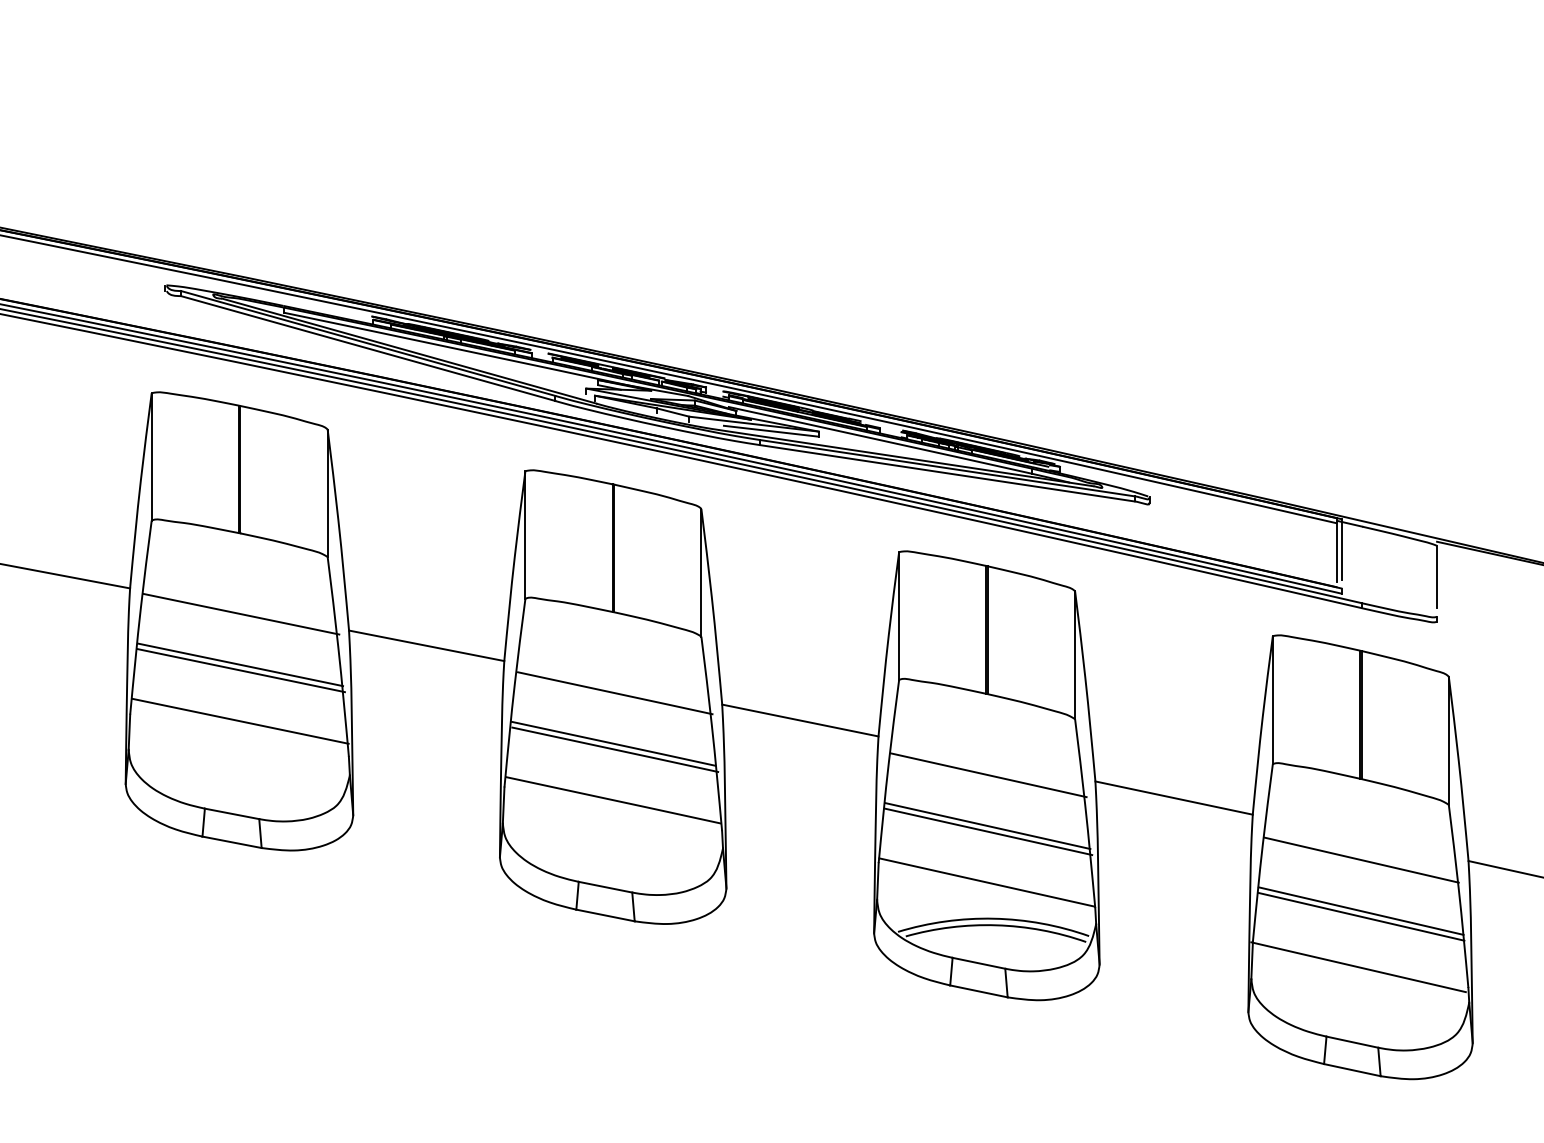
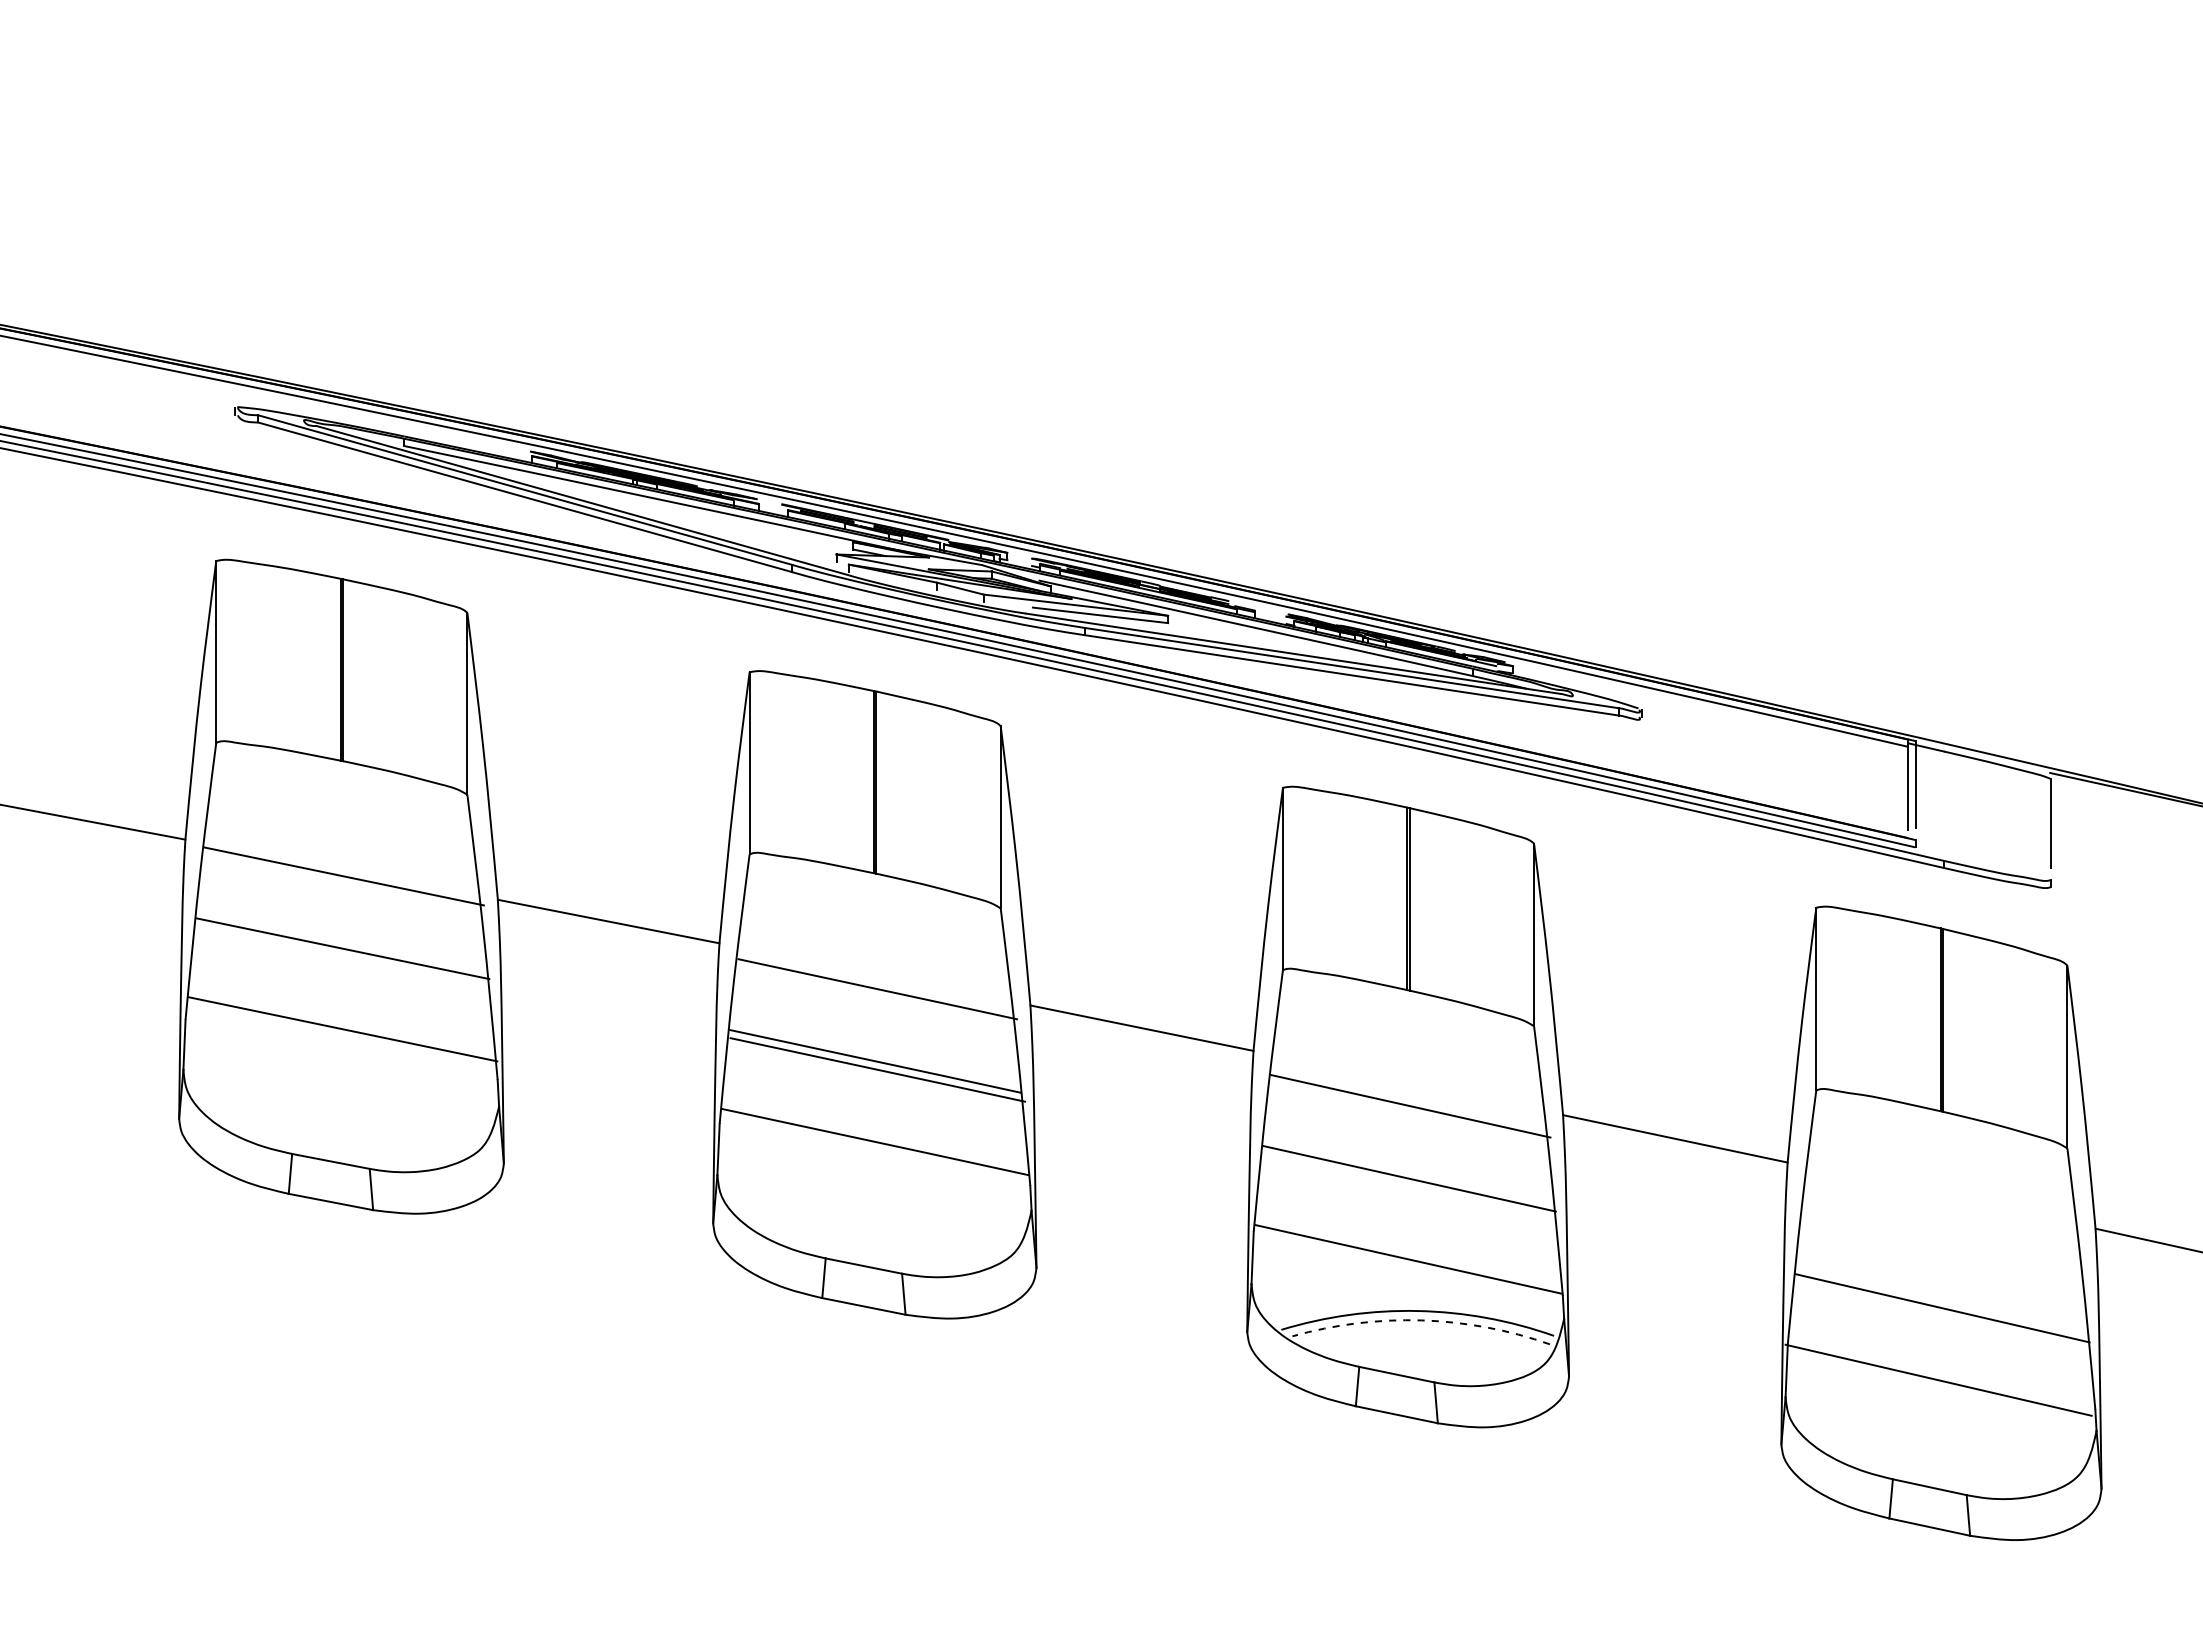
line: (240, 670) -> (343, 956), removed
line: (988, 832) -> (1410, 1187), removed
line: (1361, 860) -> (1942, 1227), removed
line: (1361, 911) -> (1942, 1300), removed
arc: (996, 925) -> (1421, 1320), solid -> dashed

